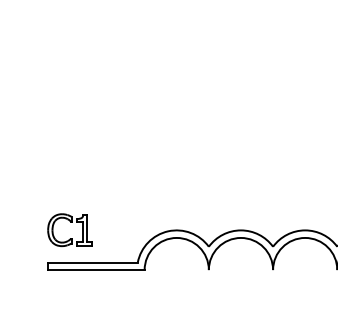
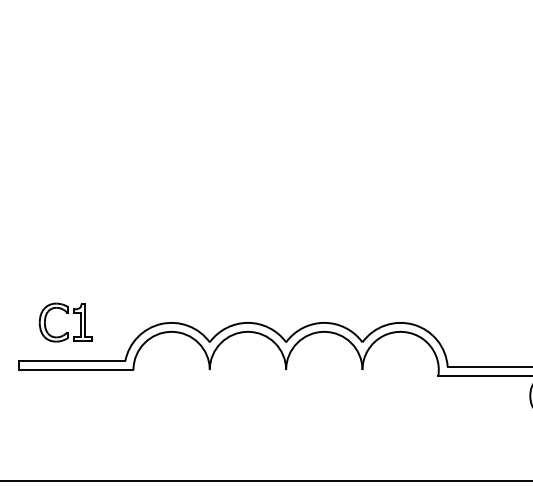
part: (70, 222) -> (66, 313), moved

